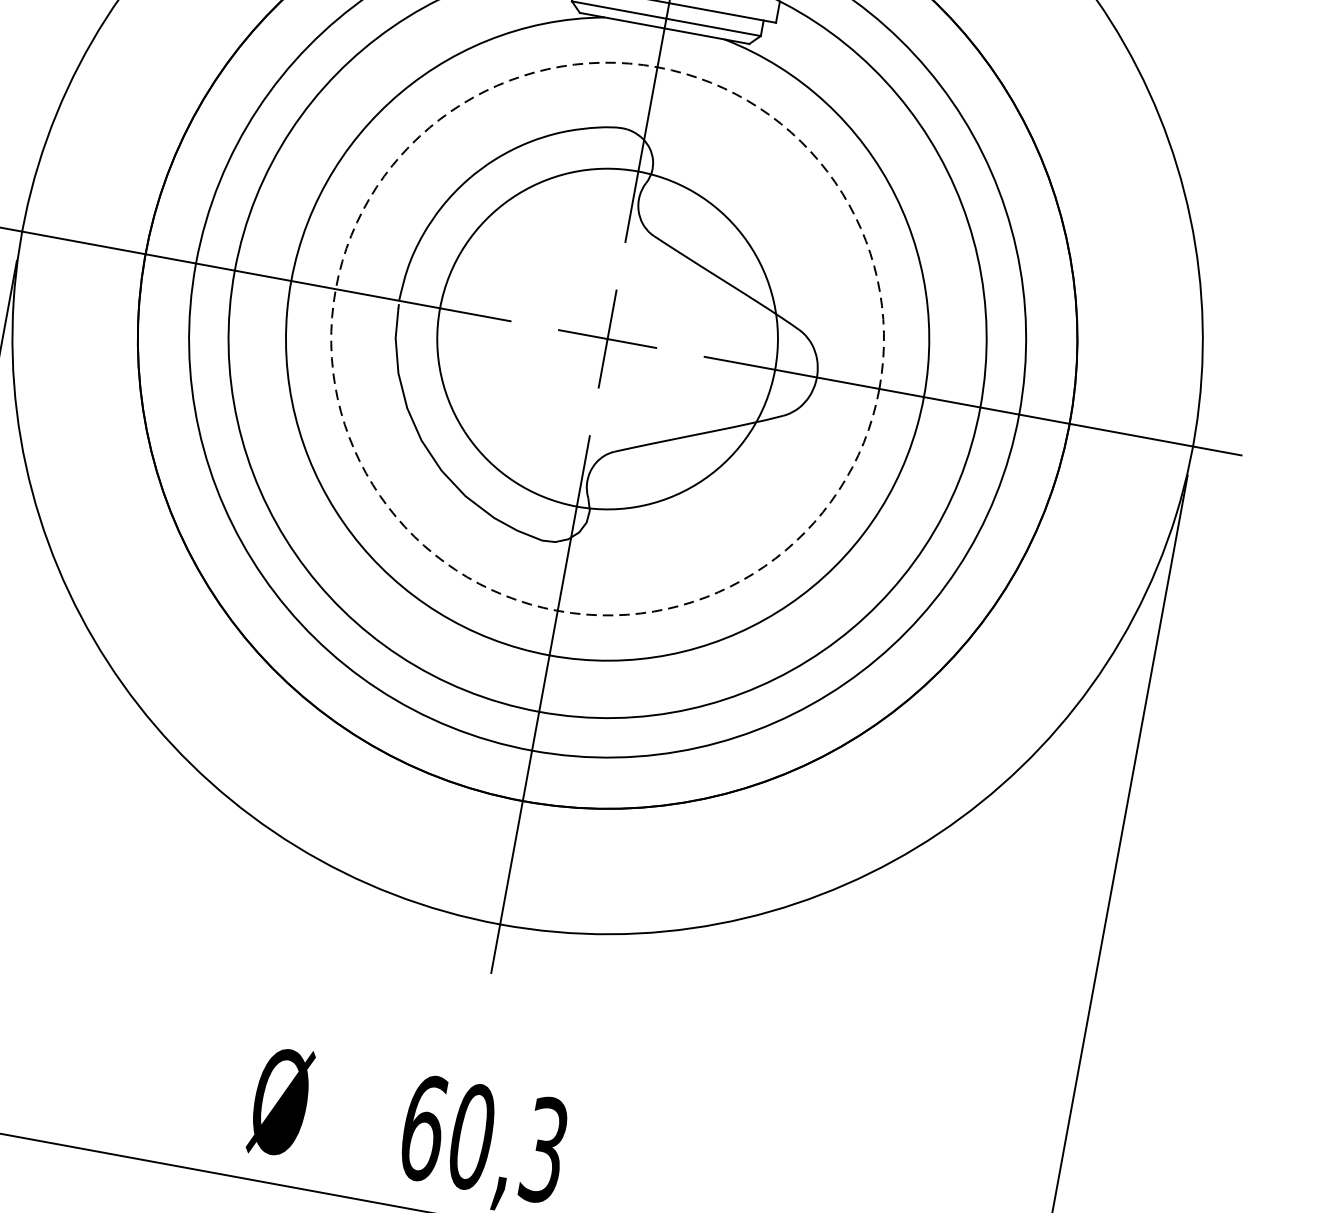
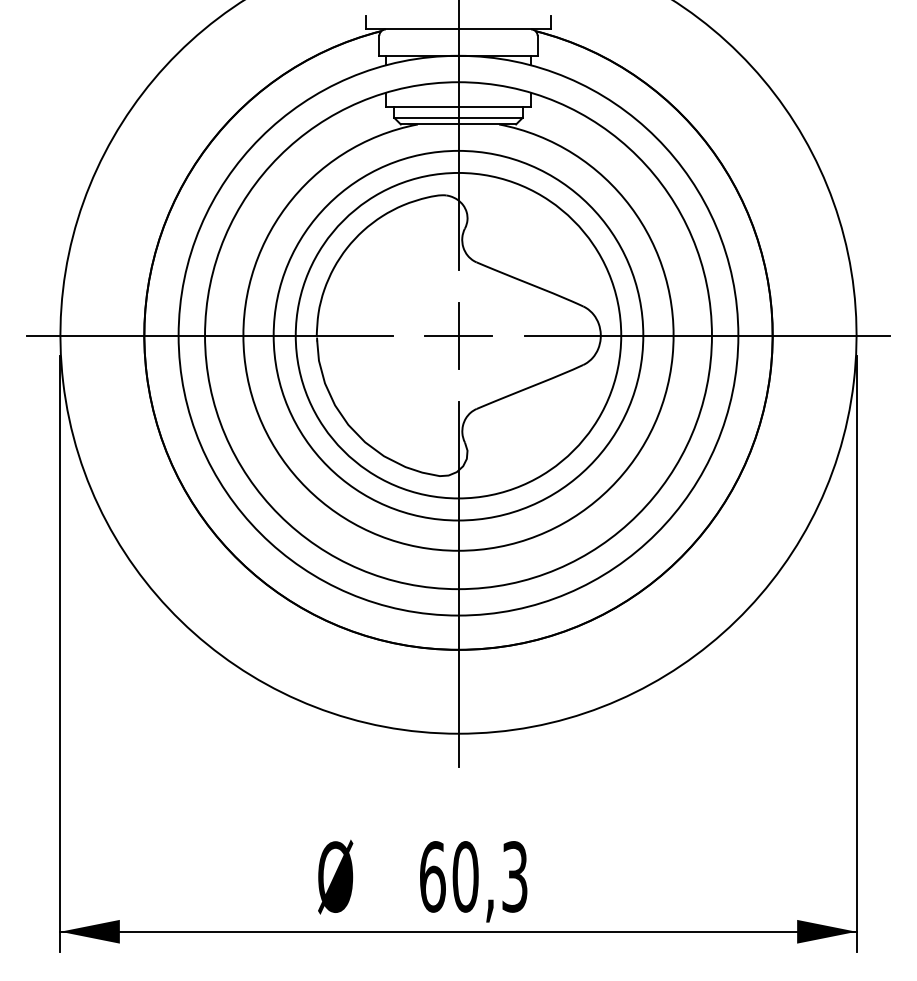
circle: (607, 338) -> (458, 335), dashed -> solid
circle: (607, 338) -> (458, 335), size x1.43

